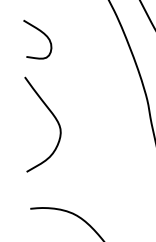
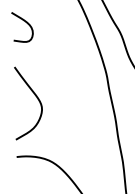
curve: (54, 119) -> (37, 99), moved

